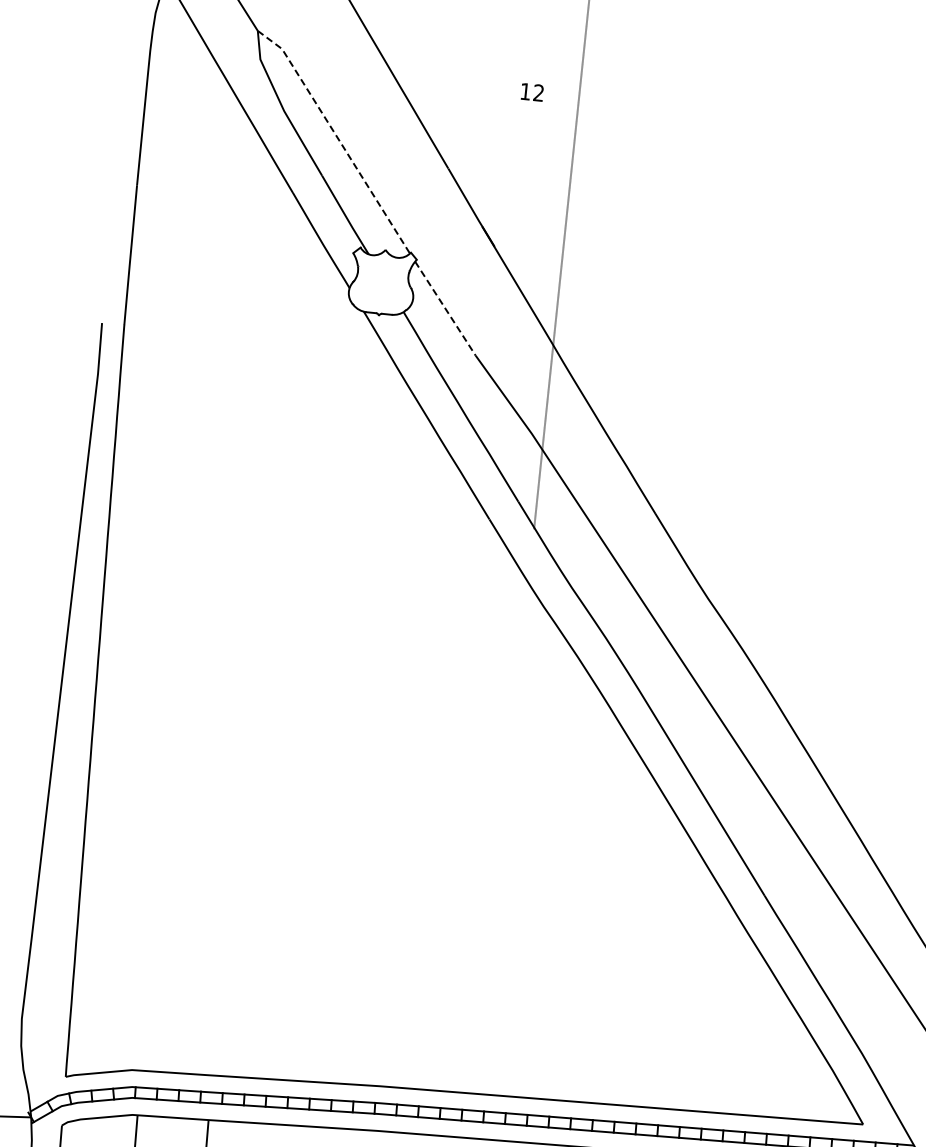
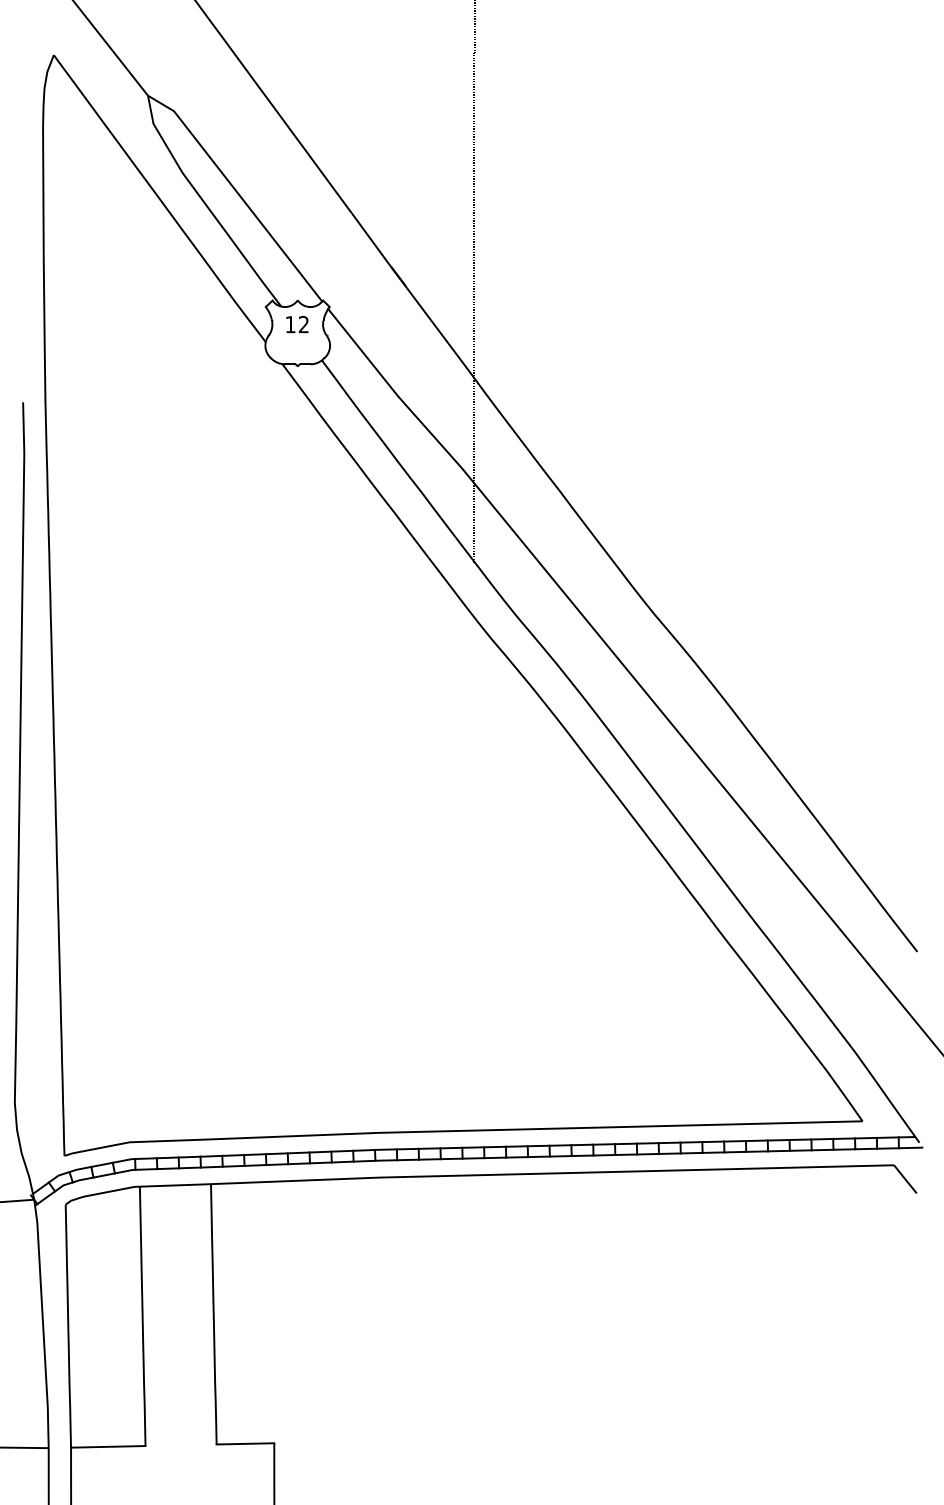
text: (532, 92) -> (297, 324), moved
line: (337, 137) -> (238, 193), dashed -> solid
line: (445, 308) -> (363, 352), dashed -> solid

